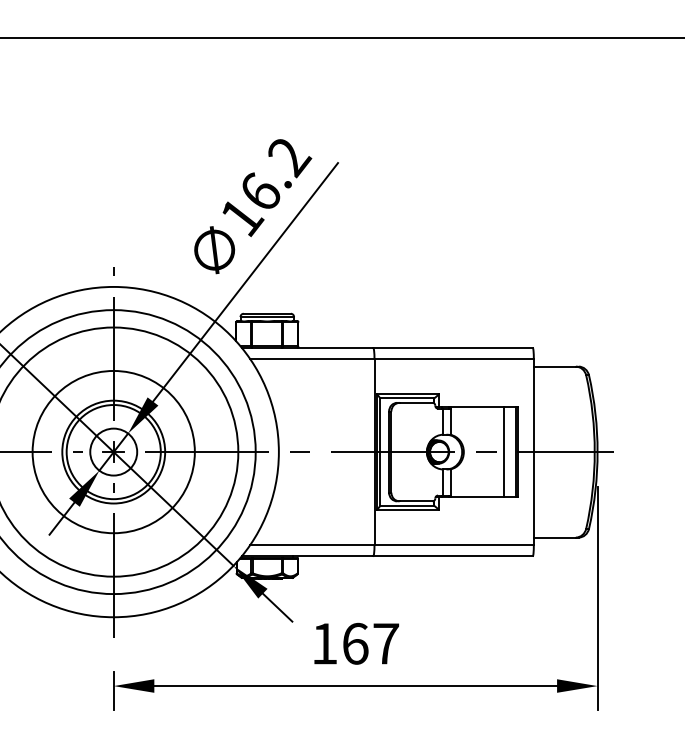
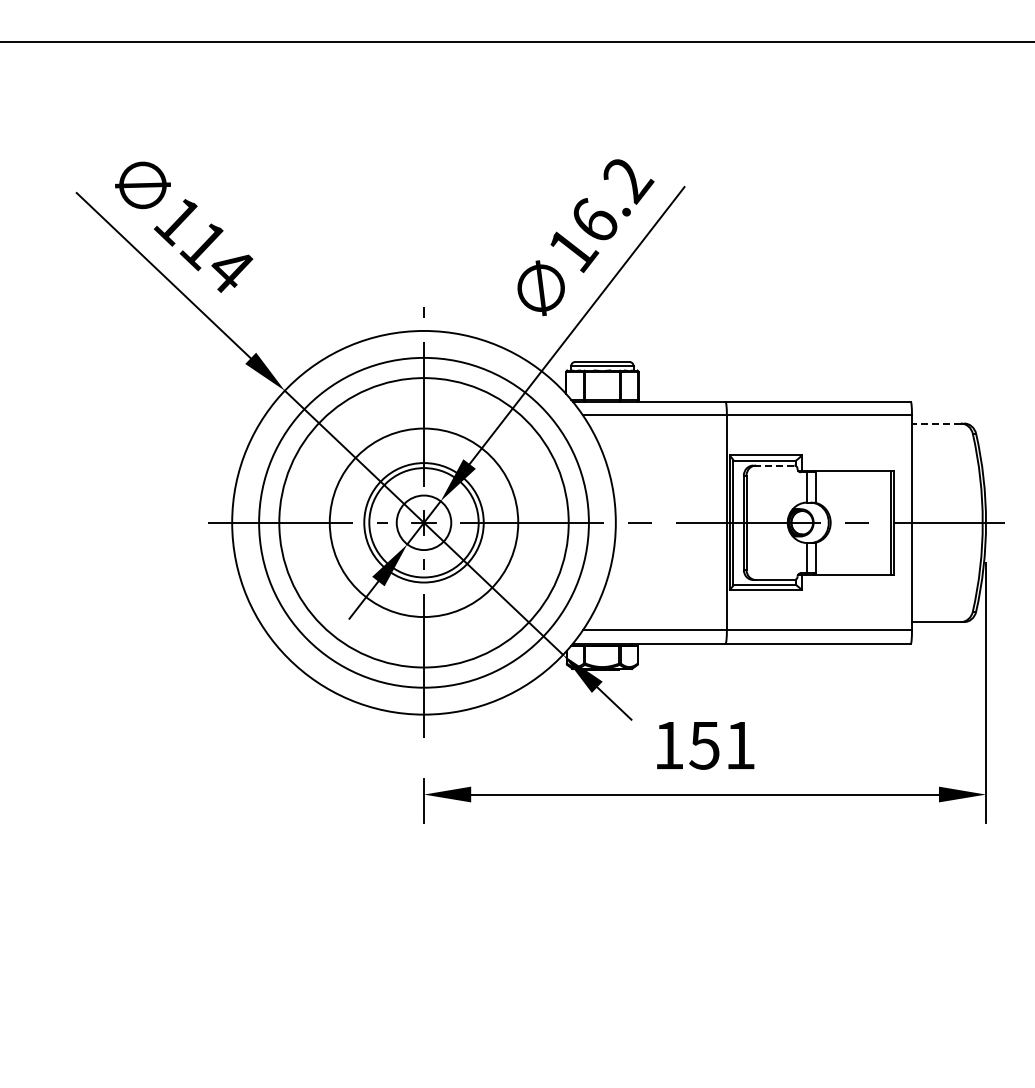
line: (554, 366) -> (935, 423), solid -> dashed
line: (415, 402) -> (774, 465), solid -> dashed
line: (504, 451) -> (877, 522), removed
text: (370, 643) -> (722, 745), 167 -> 151

